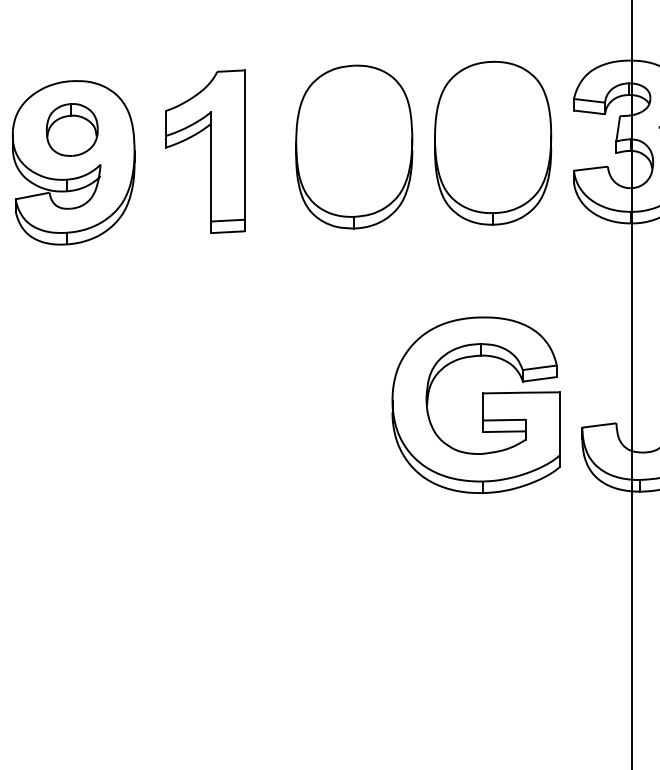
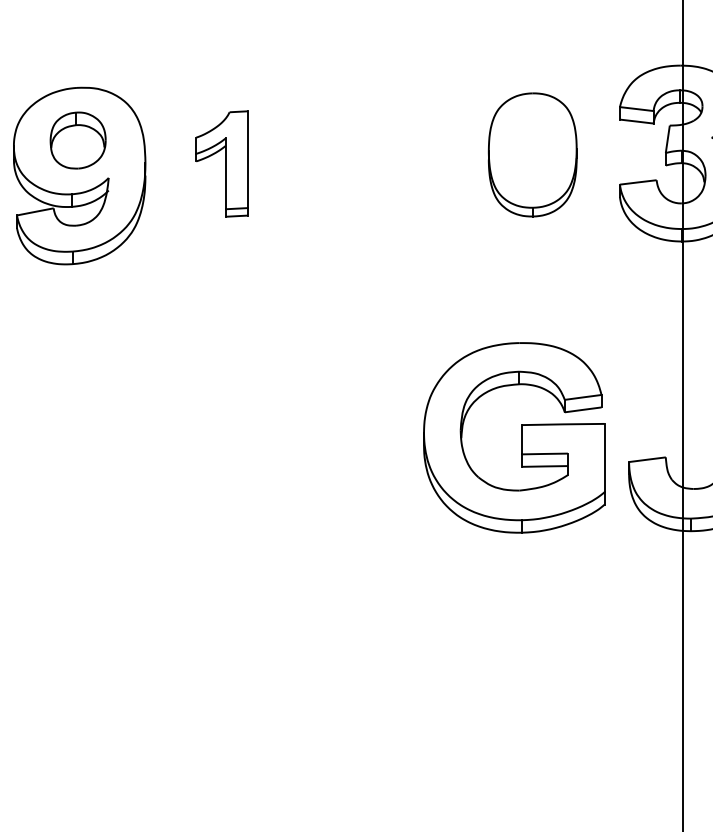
part: (492, 142) -> (532, 154), size x0.7
part: (354, 146) -> (382, 158), removed
part: (205, 151) -> (221, 163), size x0.6

